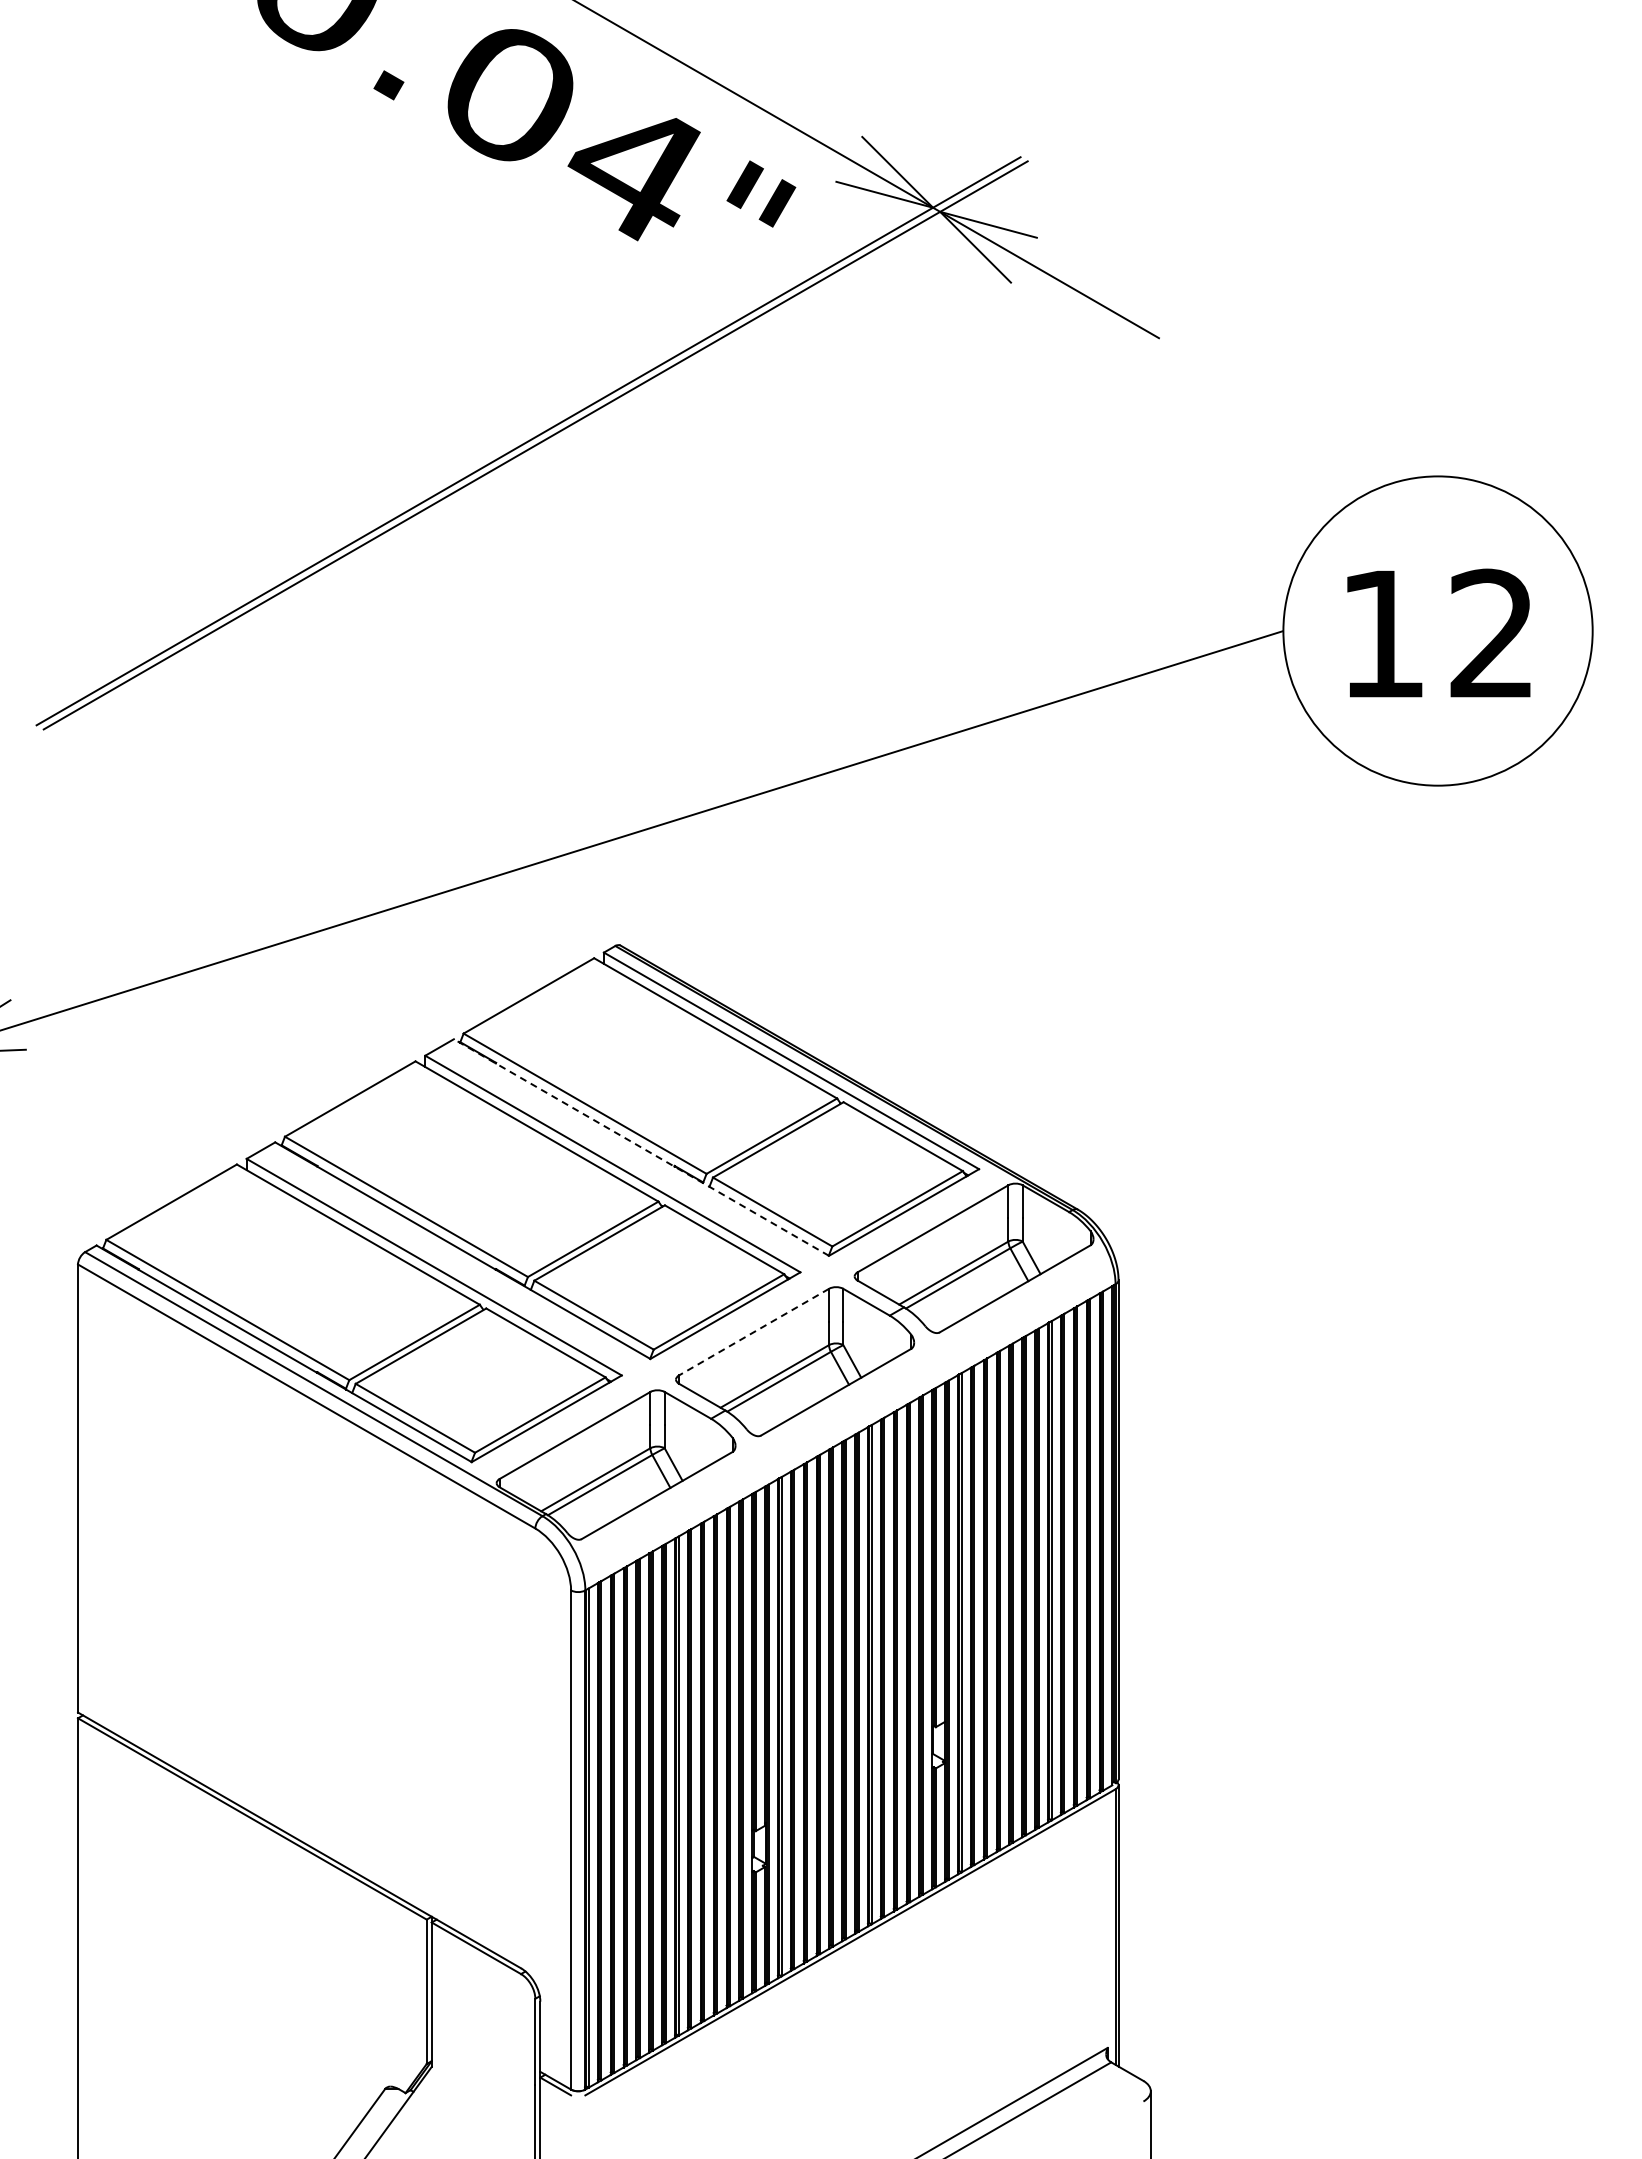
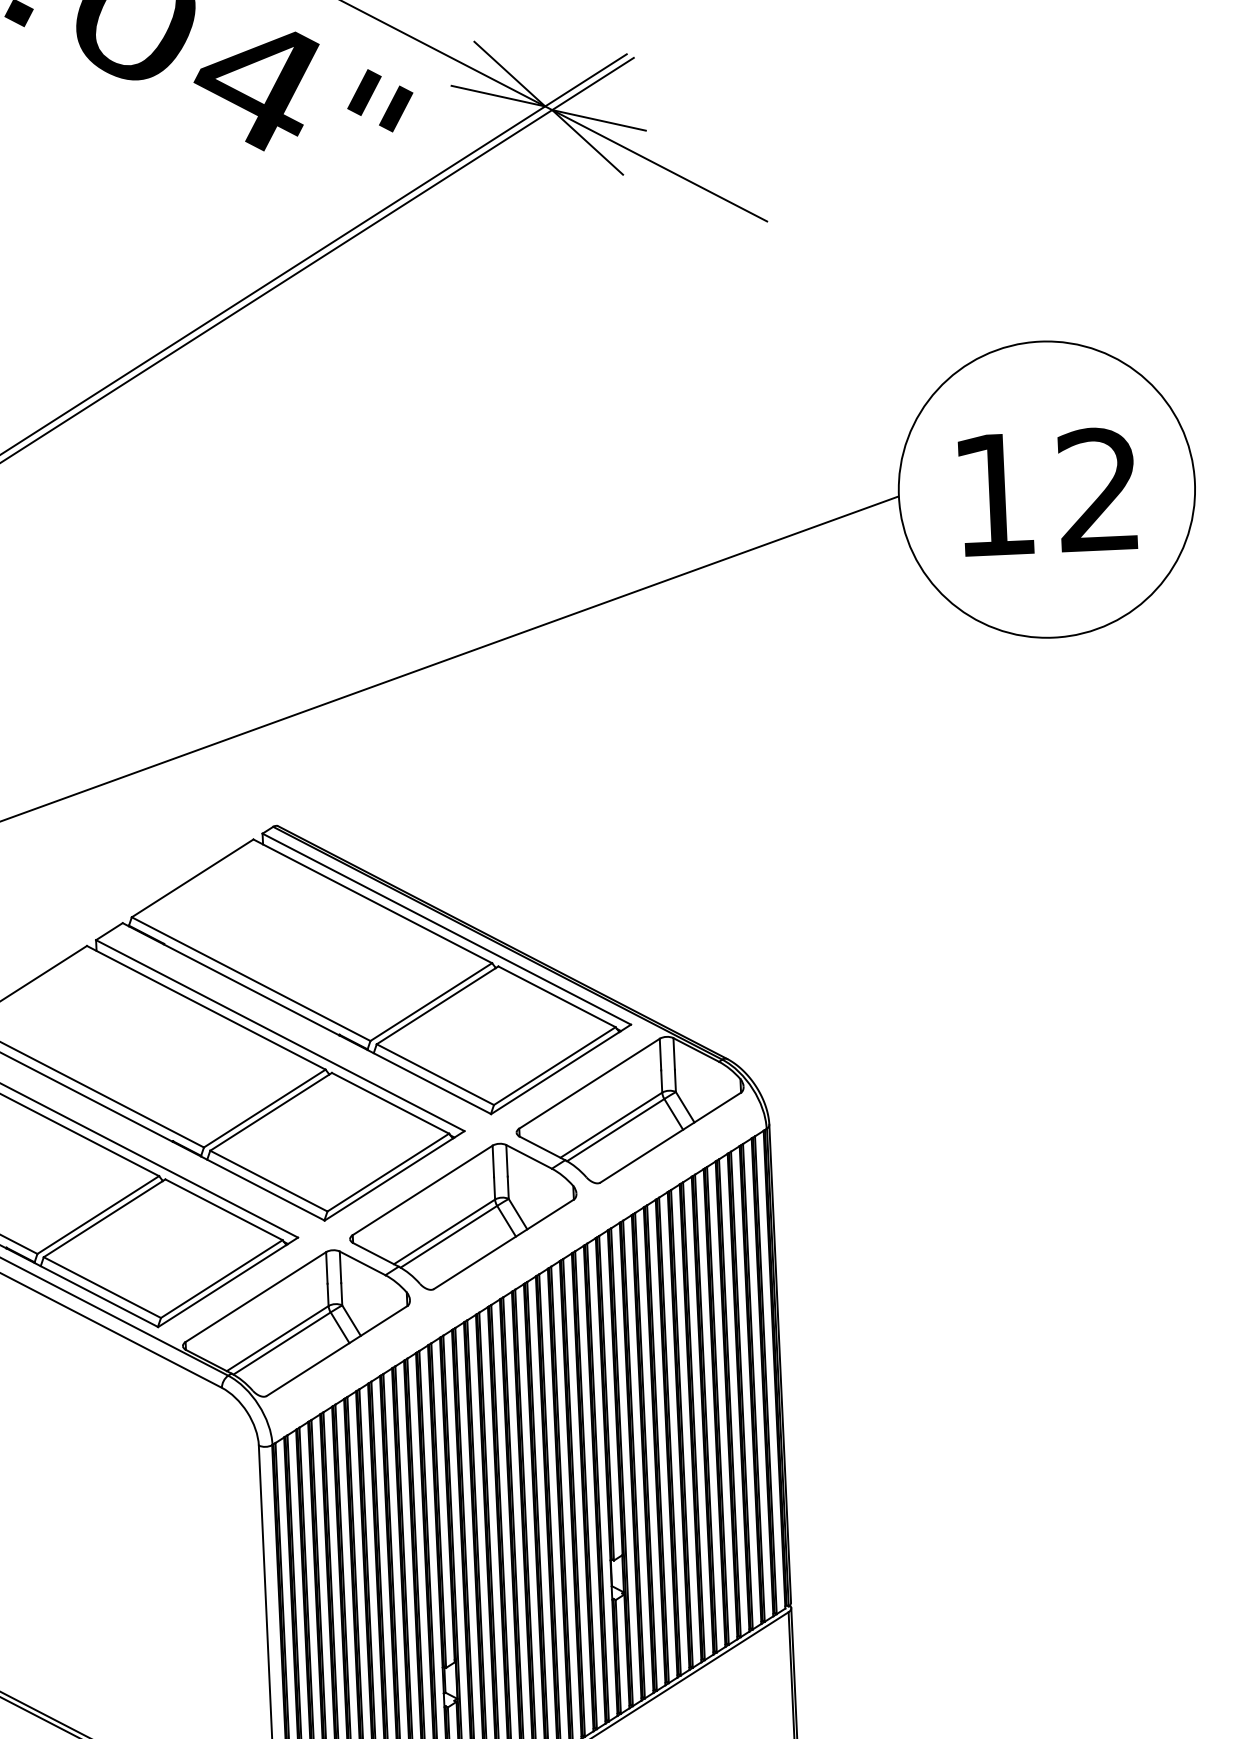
line: (641, 1147) -> (307, 1018), dashed -> solid
line: (754, 1332) -> (423, 1190), dashed -> solid

